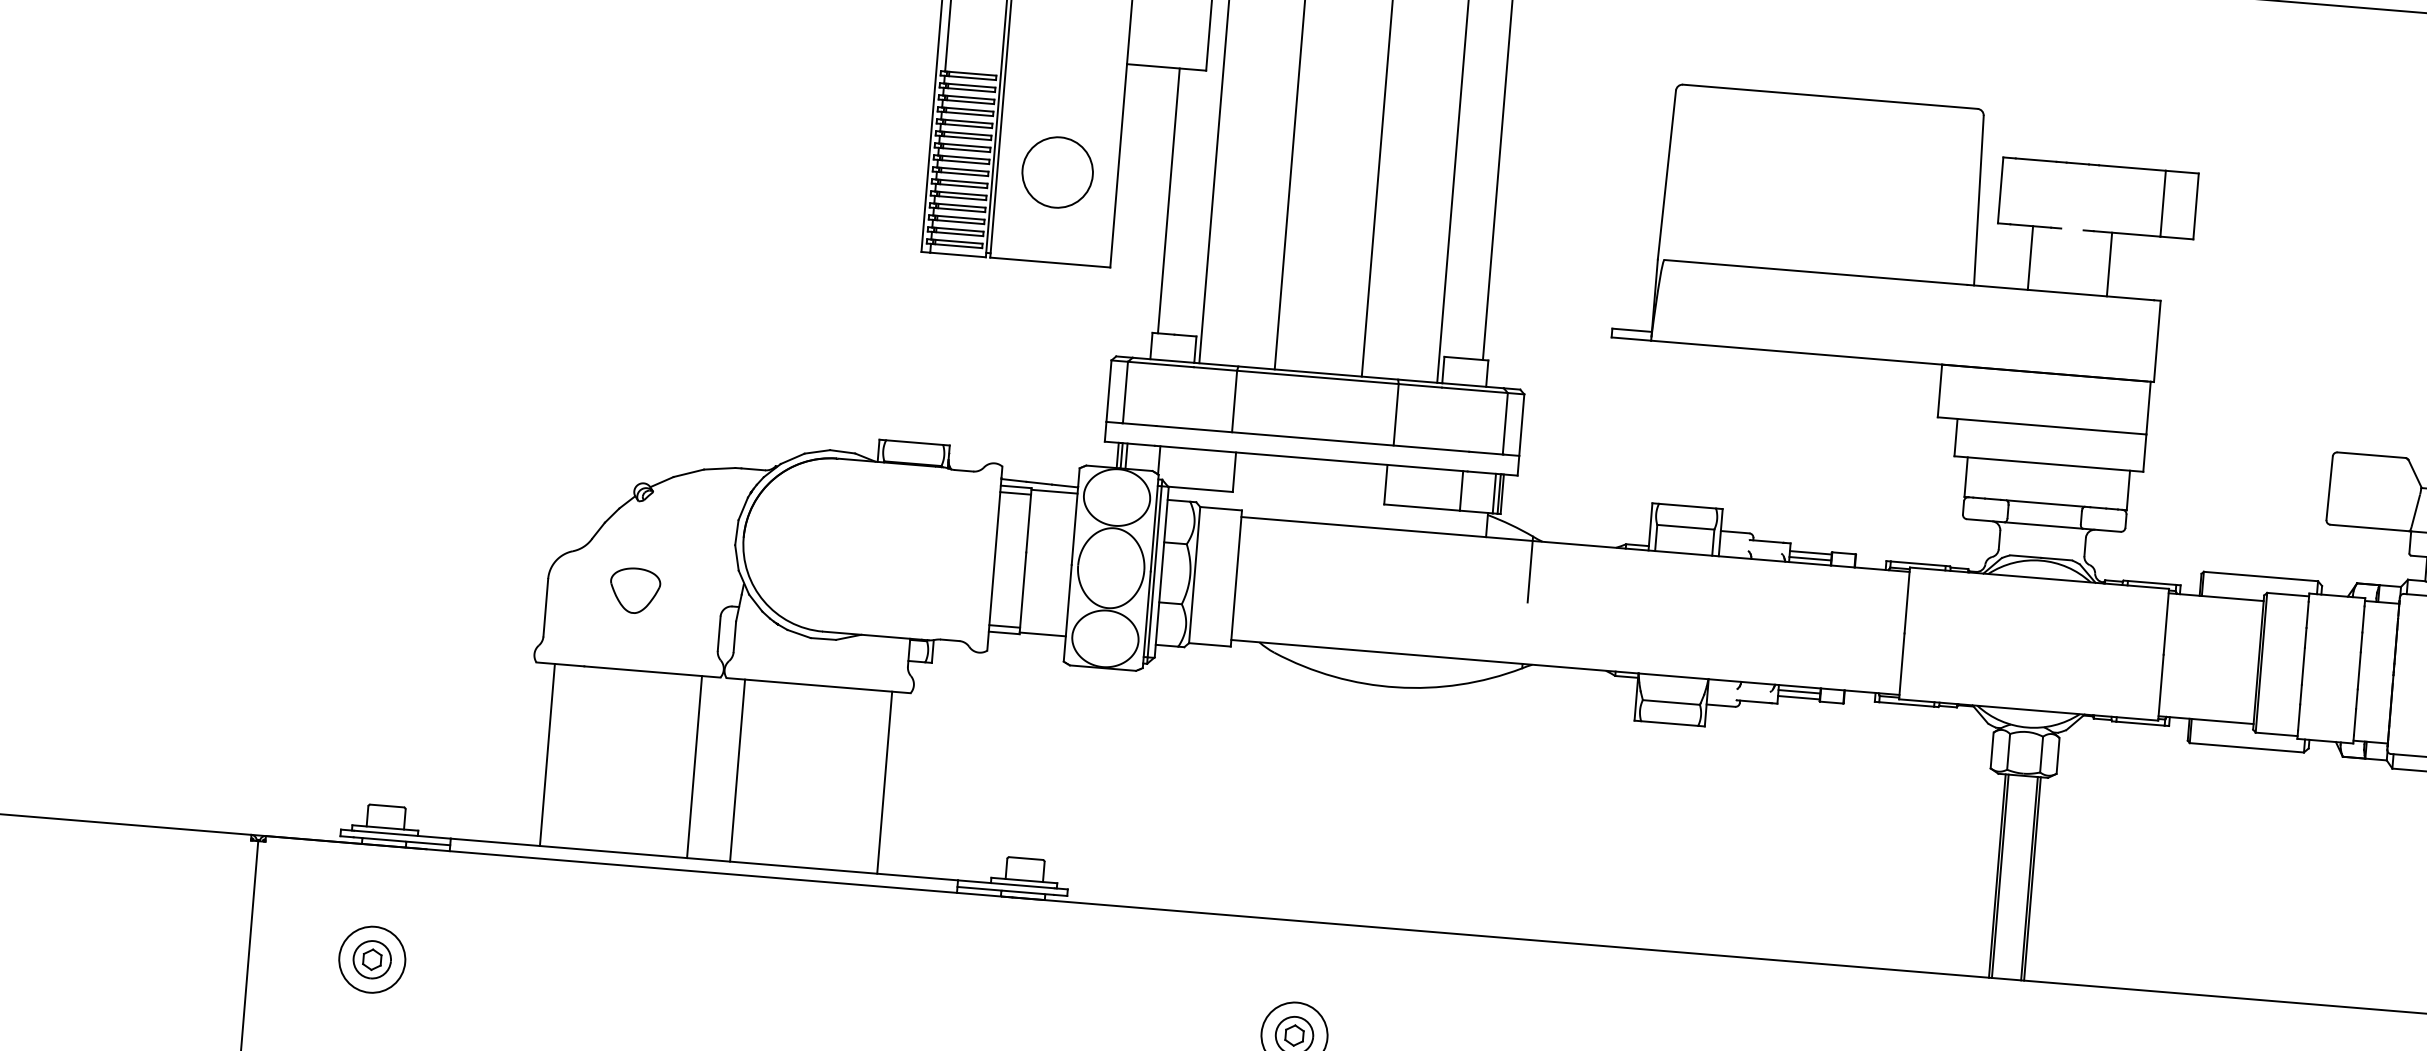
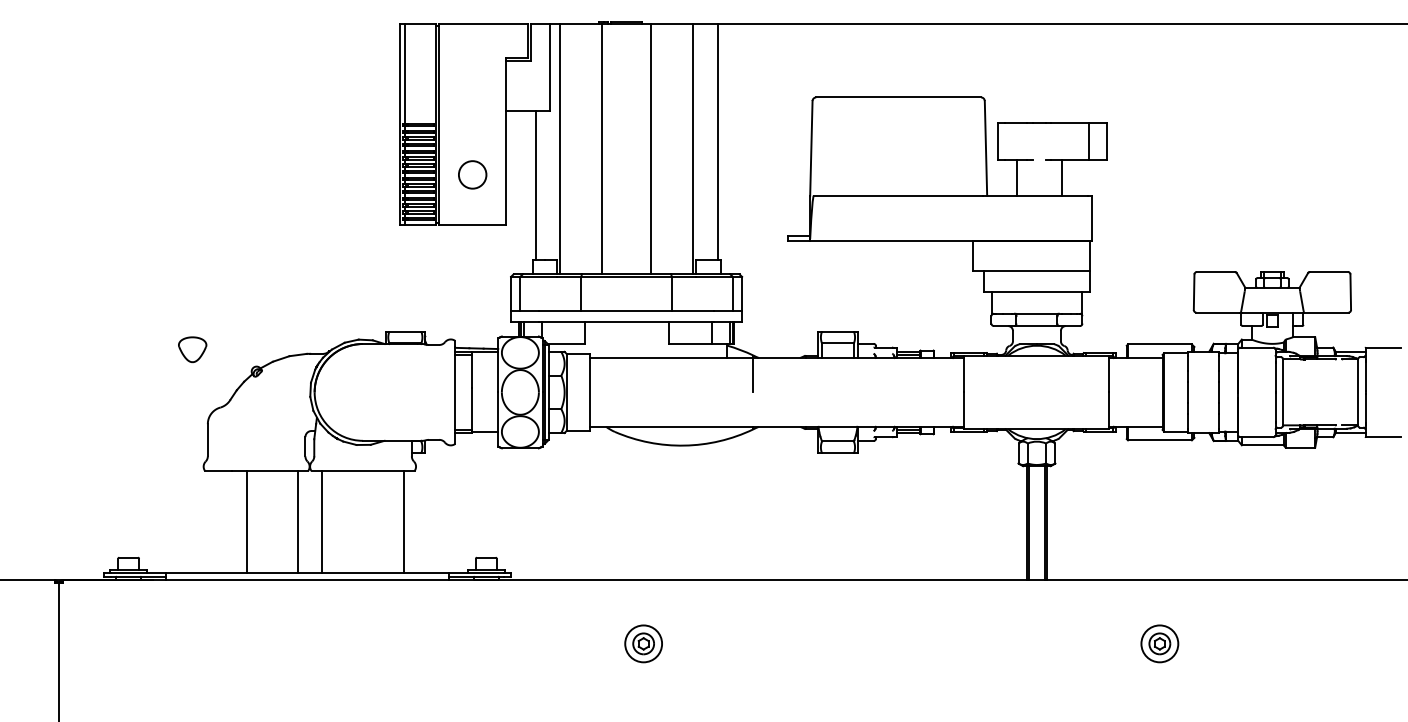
circle: (1057, 171) -> (472, 174), size x0.7
part: (634, 590) -> (192, 349), moved
line: (547, 754) -> (247, 521), moved
part: (372, 959) -> (127, 643), removed

